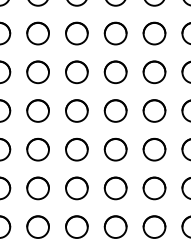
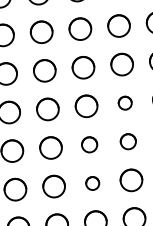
part: (154, 110) -> (125, 102), size x0.6
part: (115, 149) -> (89, 144), size x0.7
part: (154, 149) -> (128, 141), size x0.7
part: (115, 188) -> (92, 183), size x0.6

